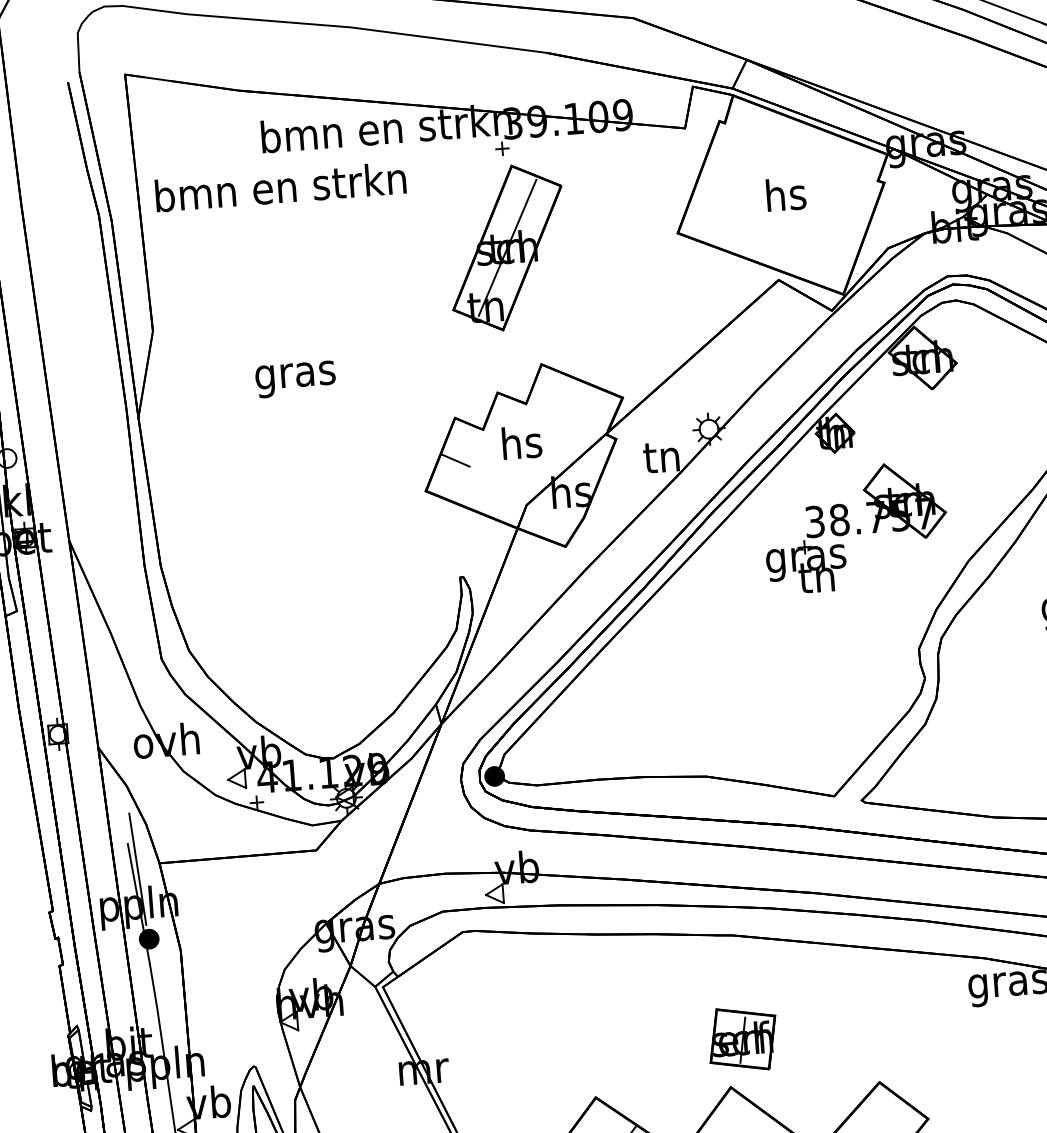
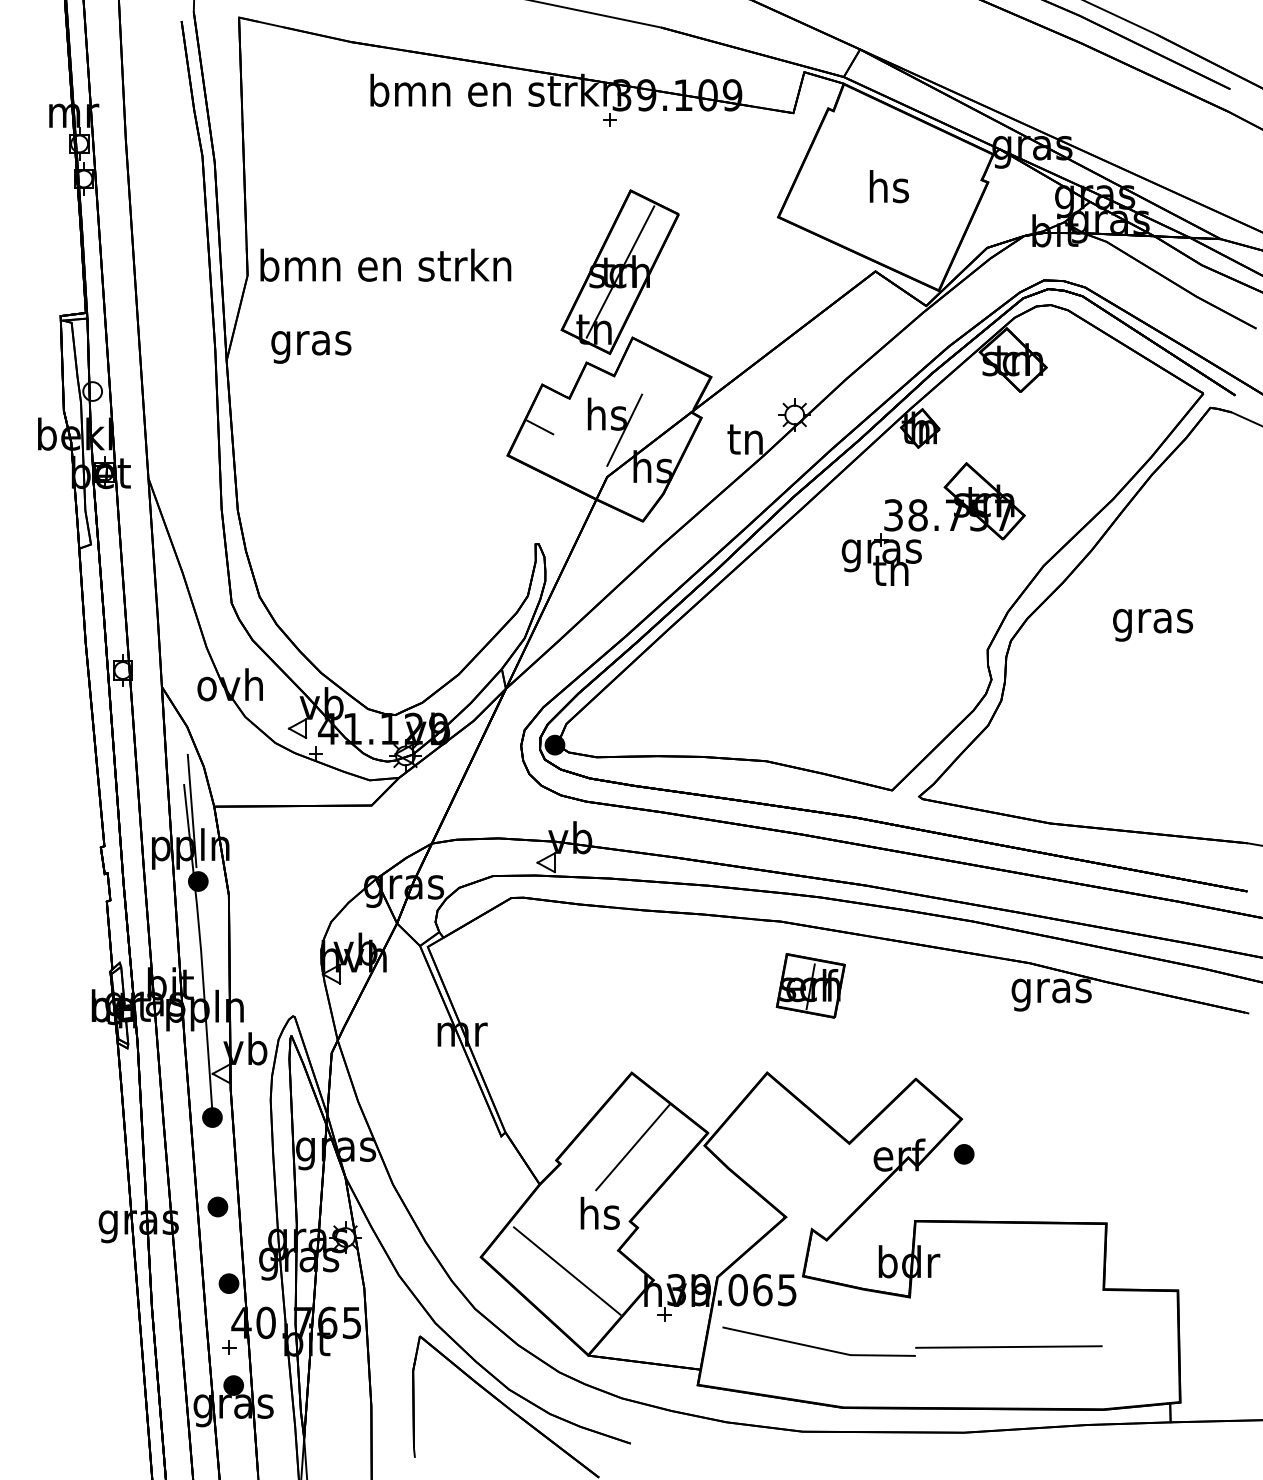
text: (280, 186) -> (385, 264), moved
part: (506, 247) -> (619, 271), moved
text: (295, 379) -> (311, 347), moved
line: (540, 456) -> (624, 429), added
part: (742, 1038) -> (810, 985), moved

